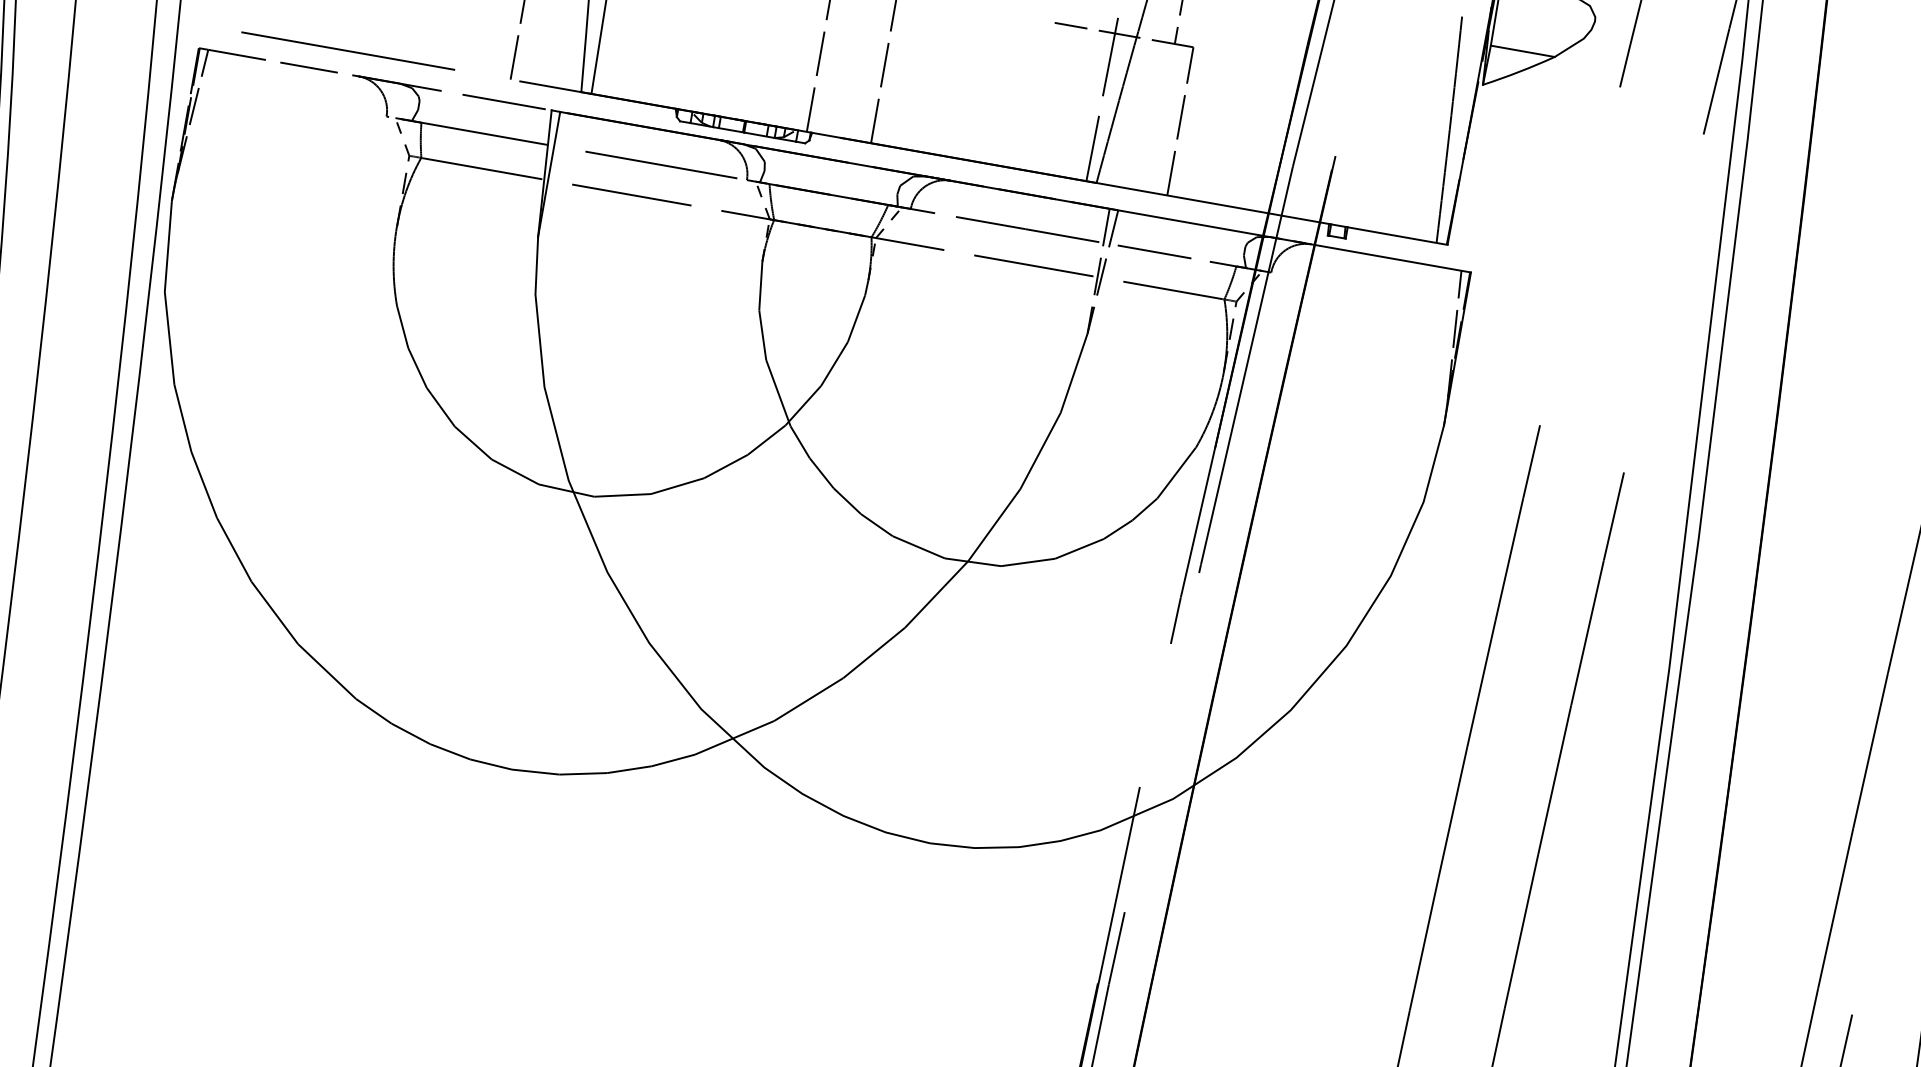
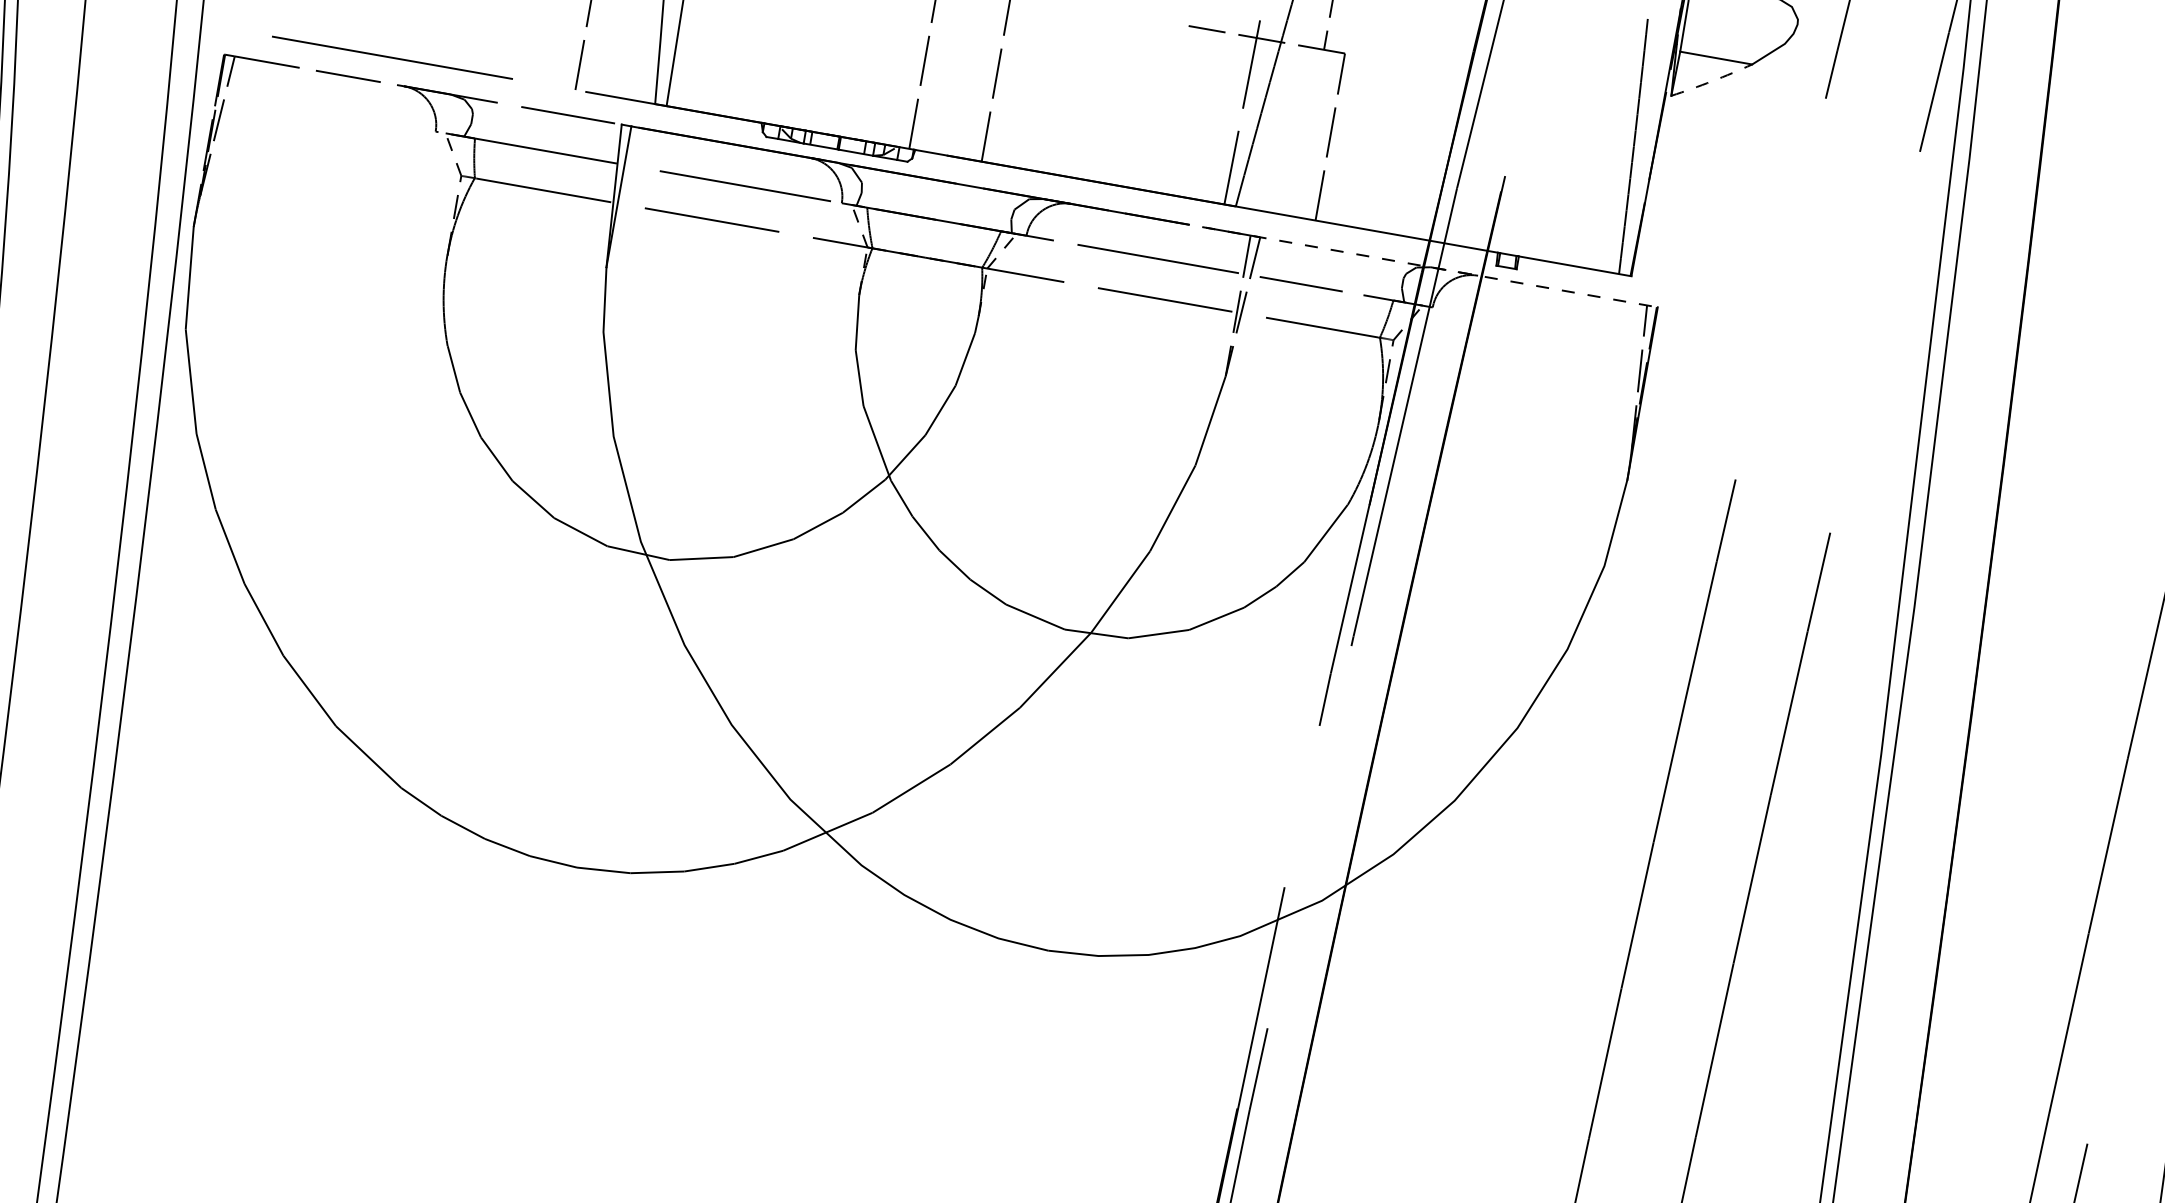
arc: (1519, 71) -> (1712, 80), solid -> dashed
line: (1257, 234) -> (1417, 264), solid -> dashed

